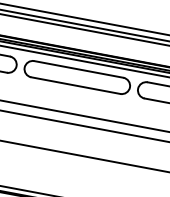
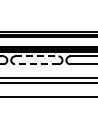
line: (78, 69) -> (36, 56), solid -> dashed
line: (74, 85) -> (36, 64), solid -> dashed

